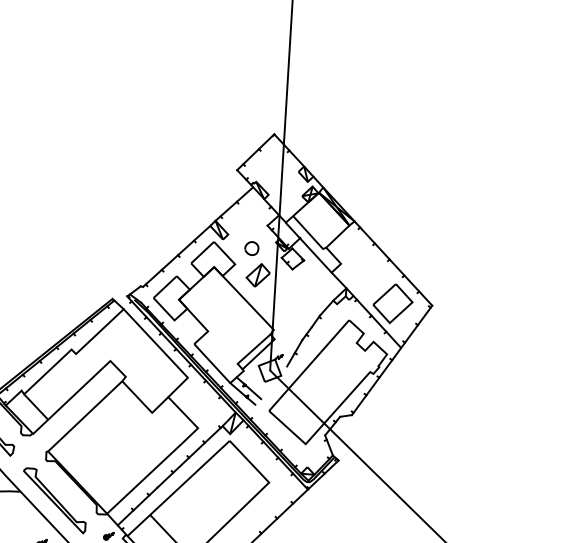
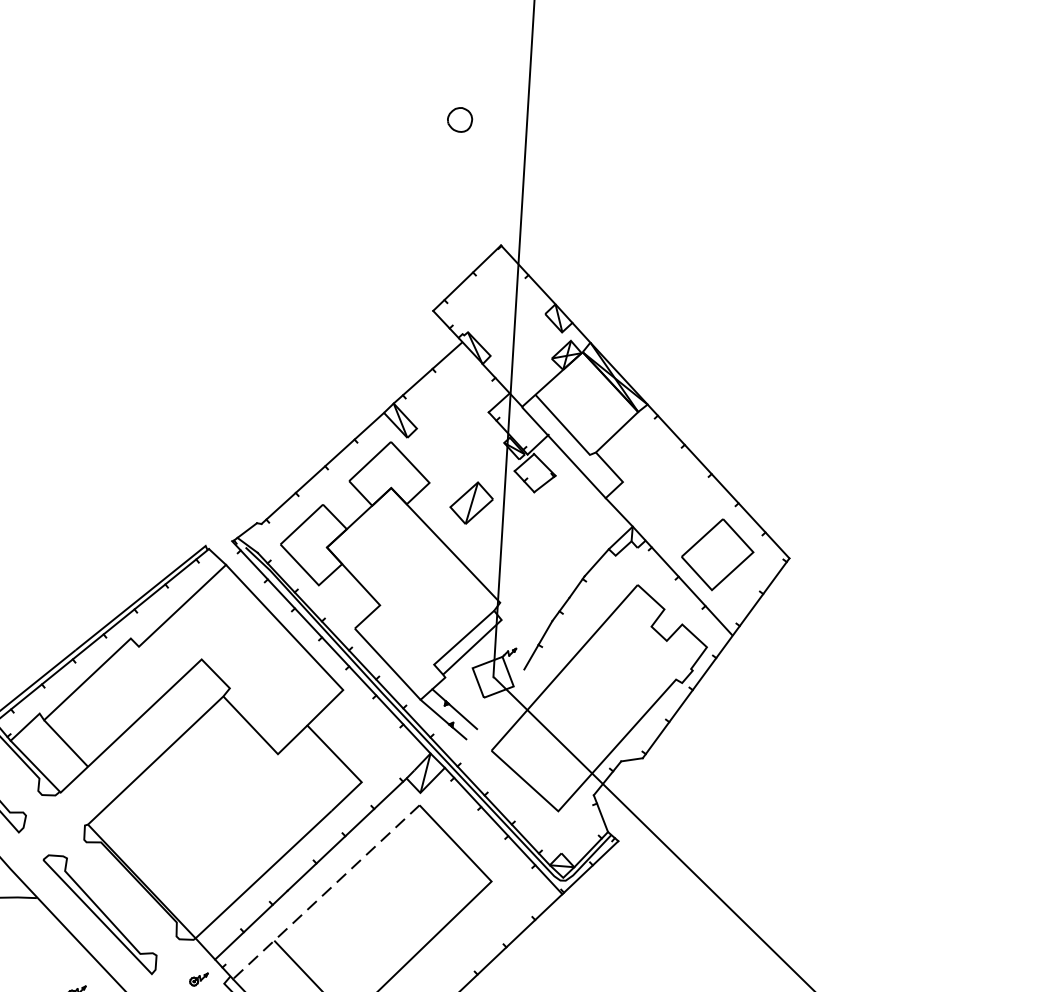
part: (251, 248) -> (459, 119), moved
line: (178, 488) -> (326, 892), solid -> dashed

